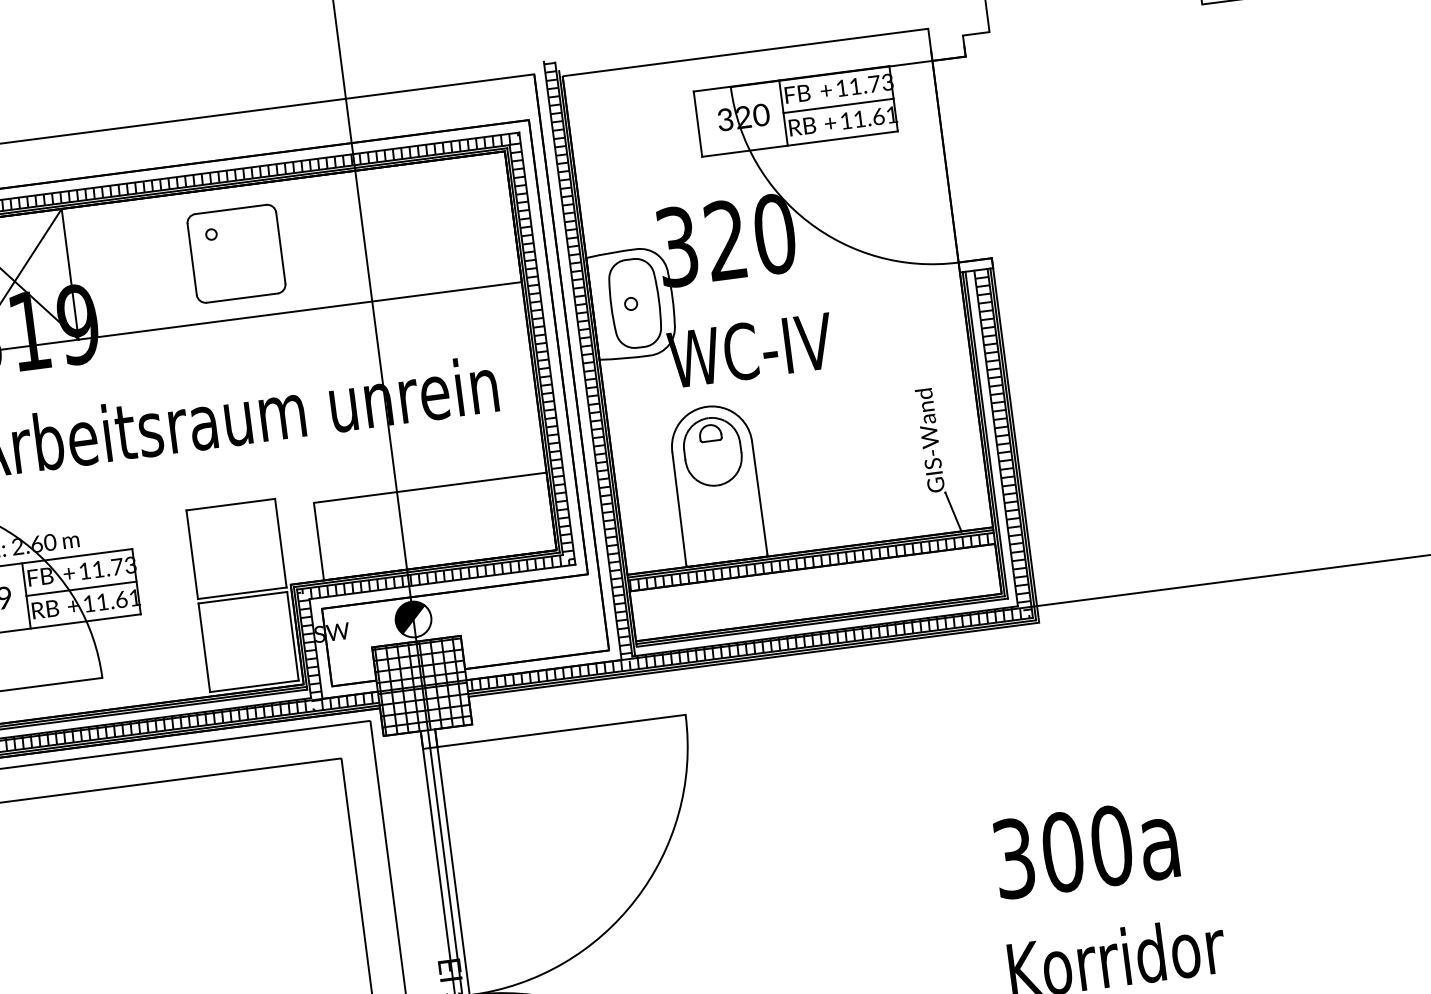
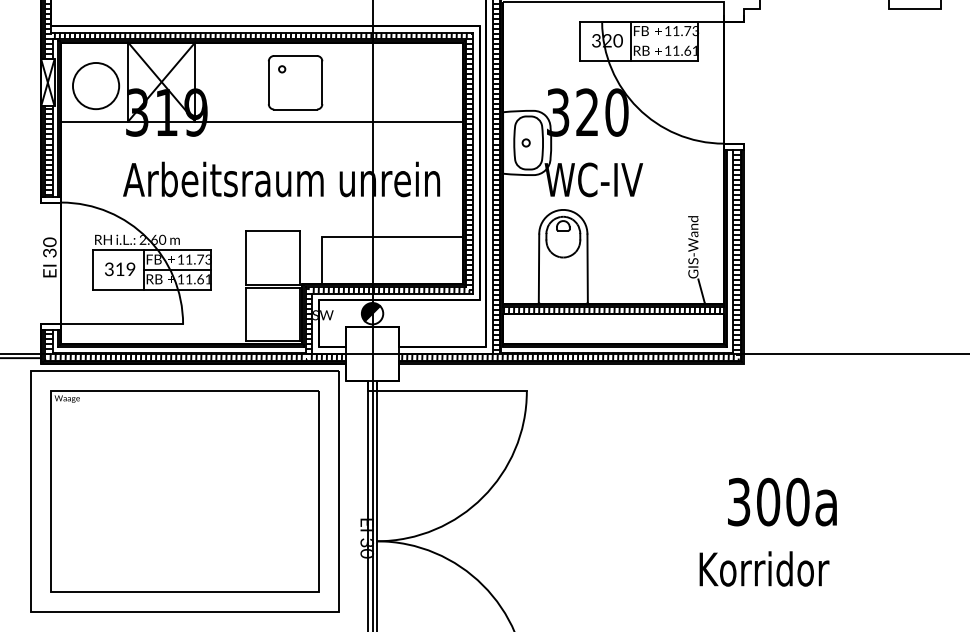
line: (838, 106) -> (664, 41), removed
hatch: (422, 685) -> (372, 353), removed
text: (1086, 848) -> (782, 501), moved

